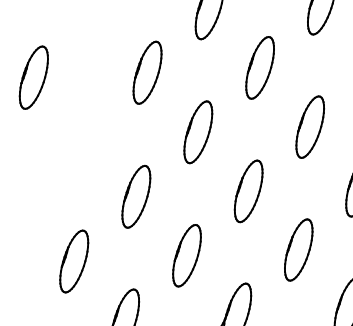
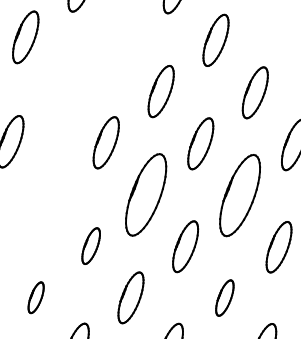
part: (309, 126) -> (239, 195), size x1.6
part: (197, 131) -> (145, 194), size x1.6
part: (135, 196) -> (90, 245), size x0.7
part: (298, 249) -> (224, 297), size x0.7
part: (73, 261) -> (35, 297), size x0.6

